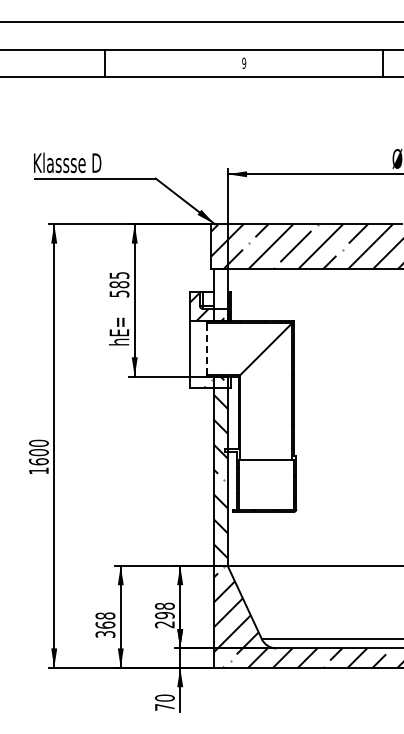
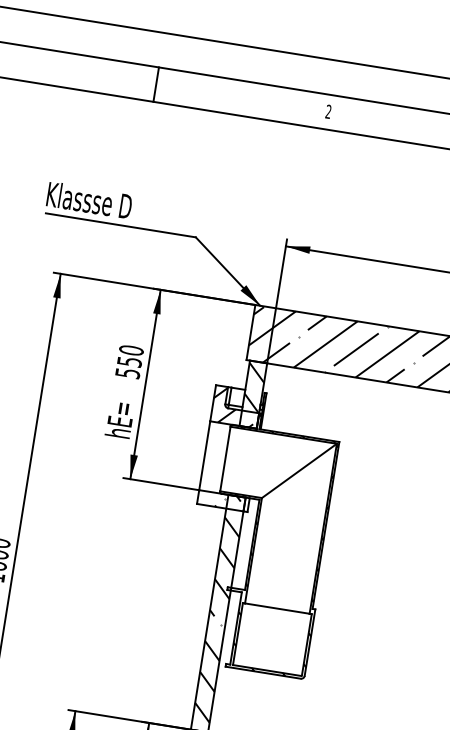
text: (244, 62) -> (329, 110), 9 -> 2
text: (119, 279) -> (130, 355), 585 -> 550
hatch: (220, 289) -> (254, 387), added
line: (206, 348) -> (225, 458), dashed -> solid

